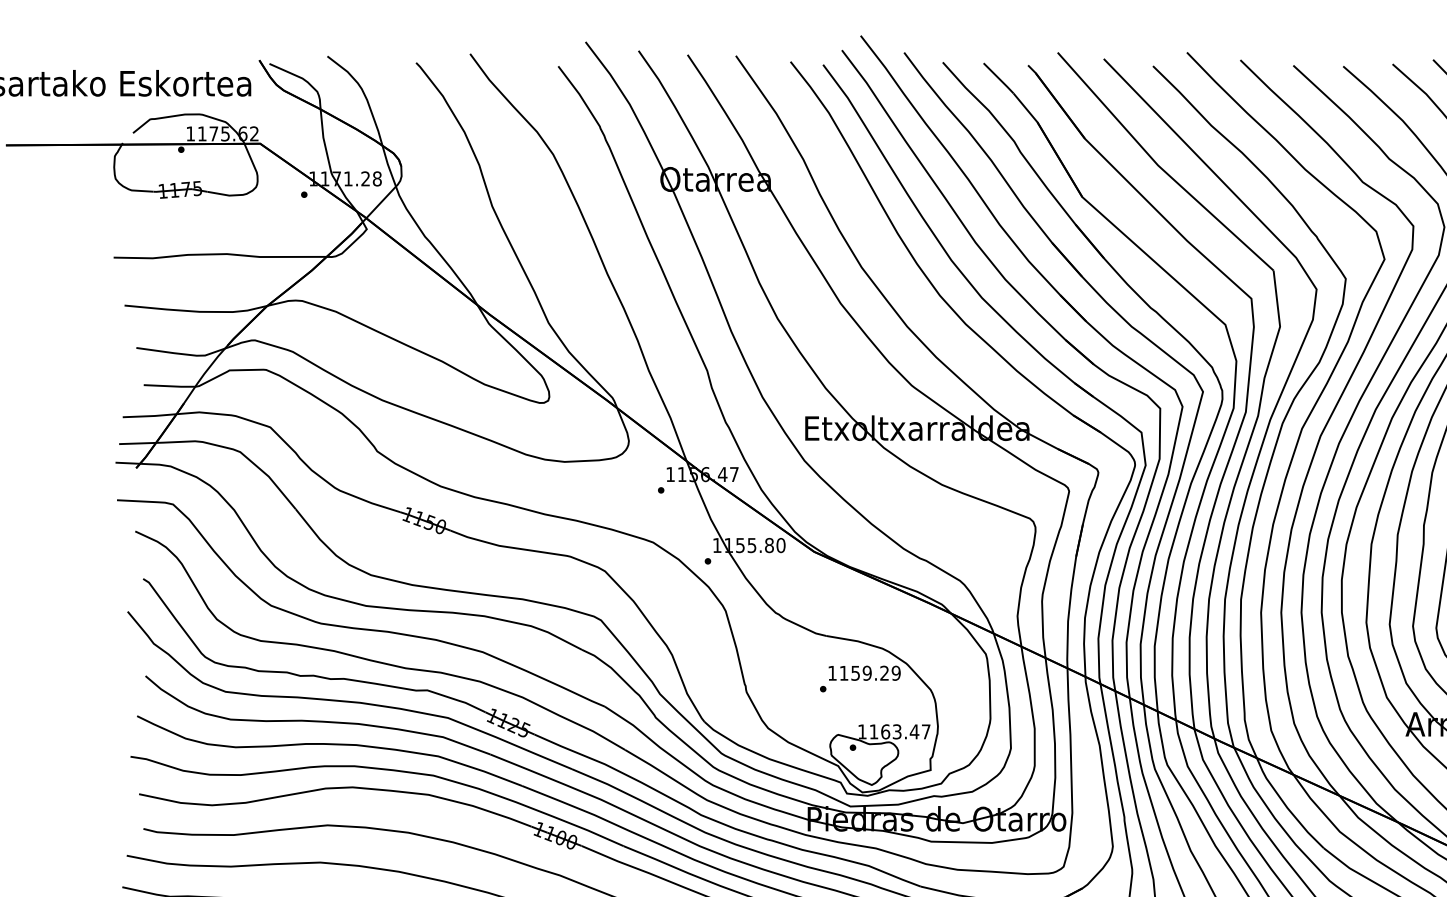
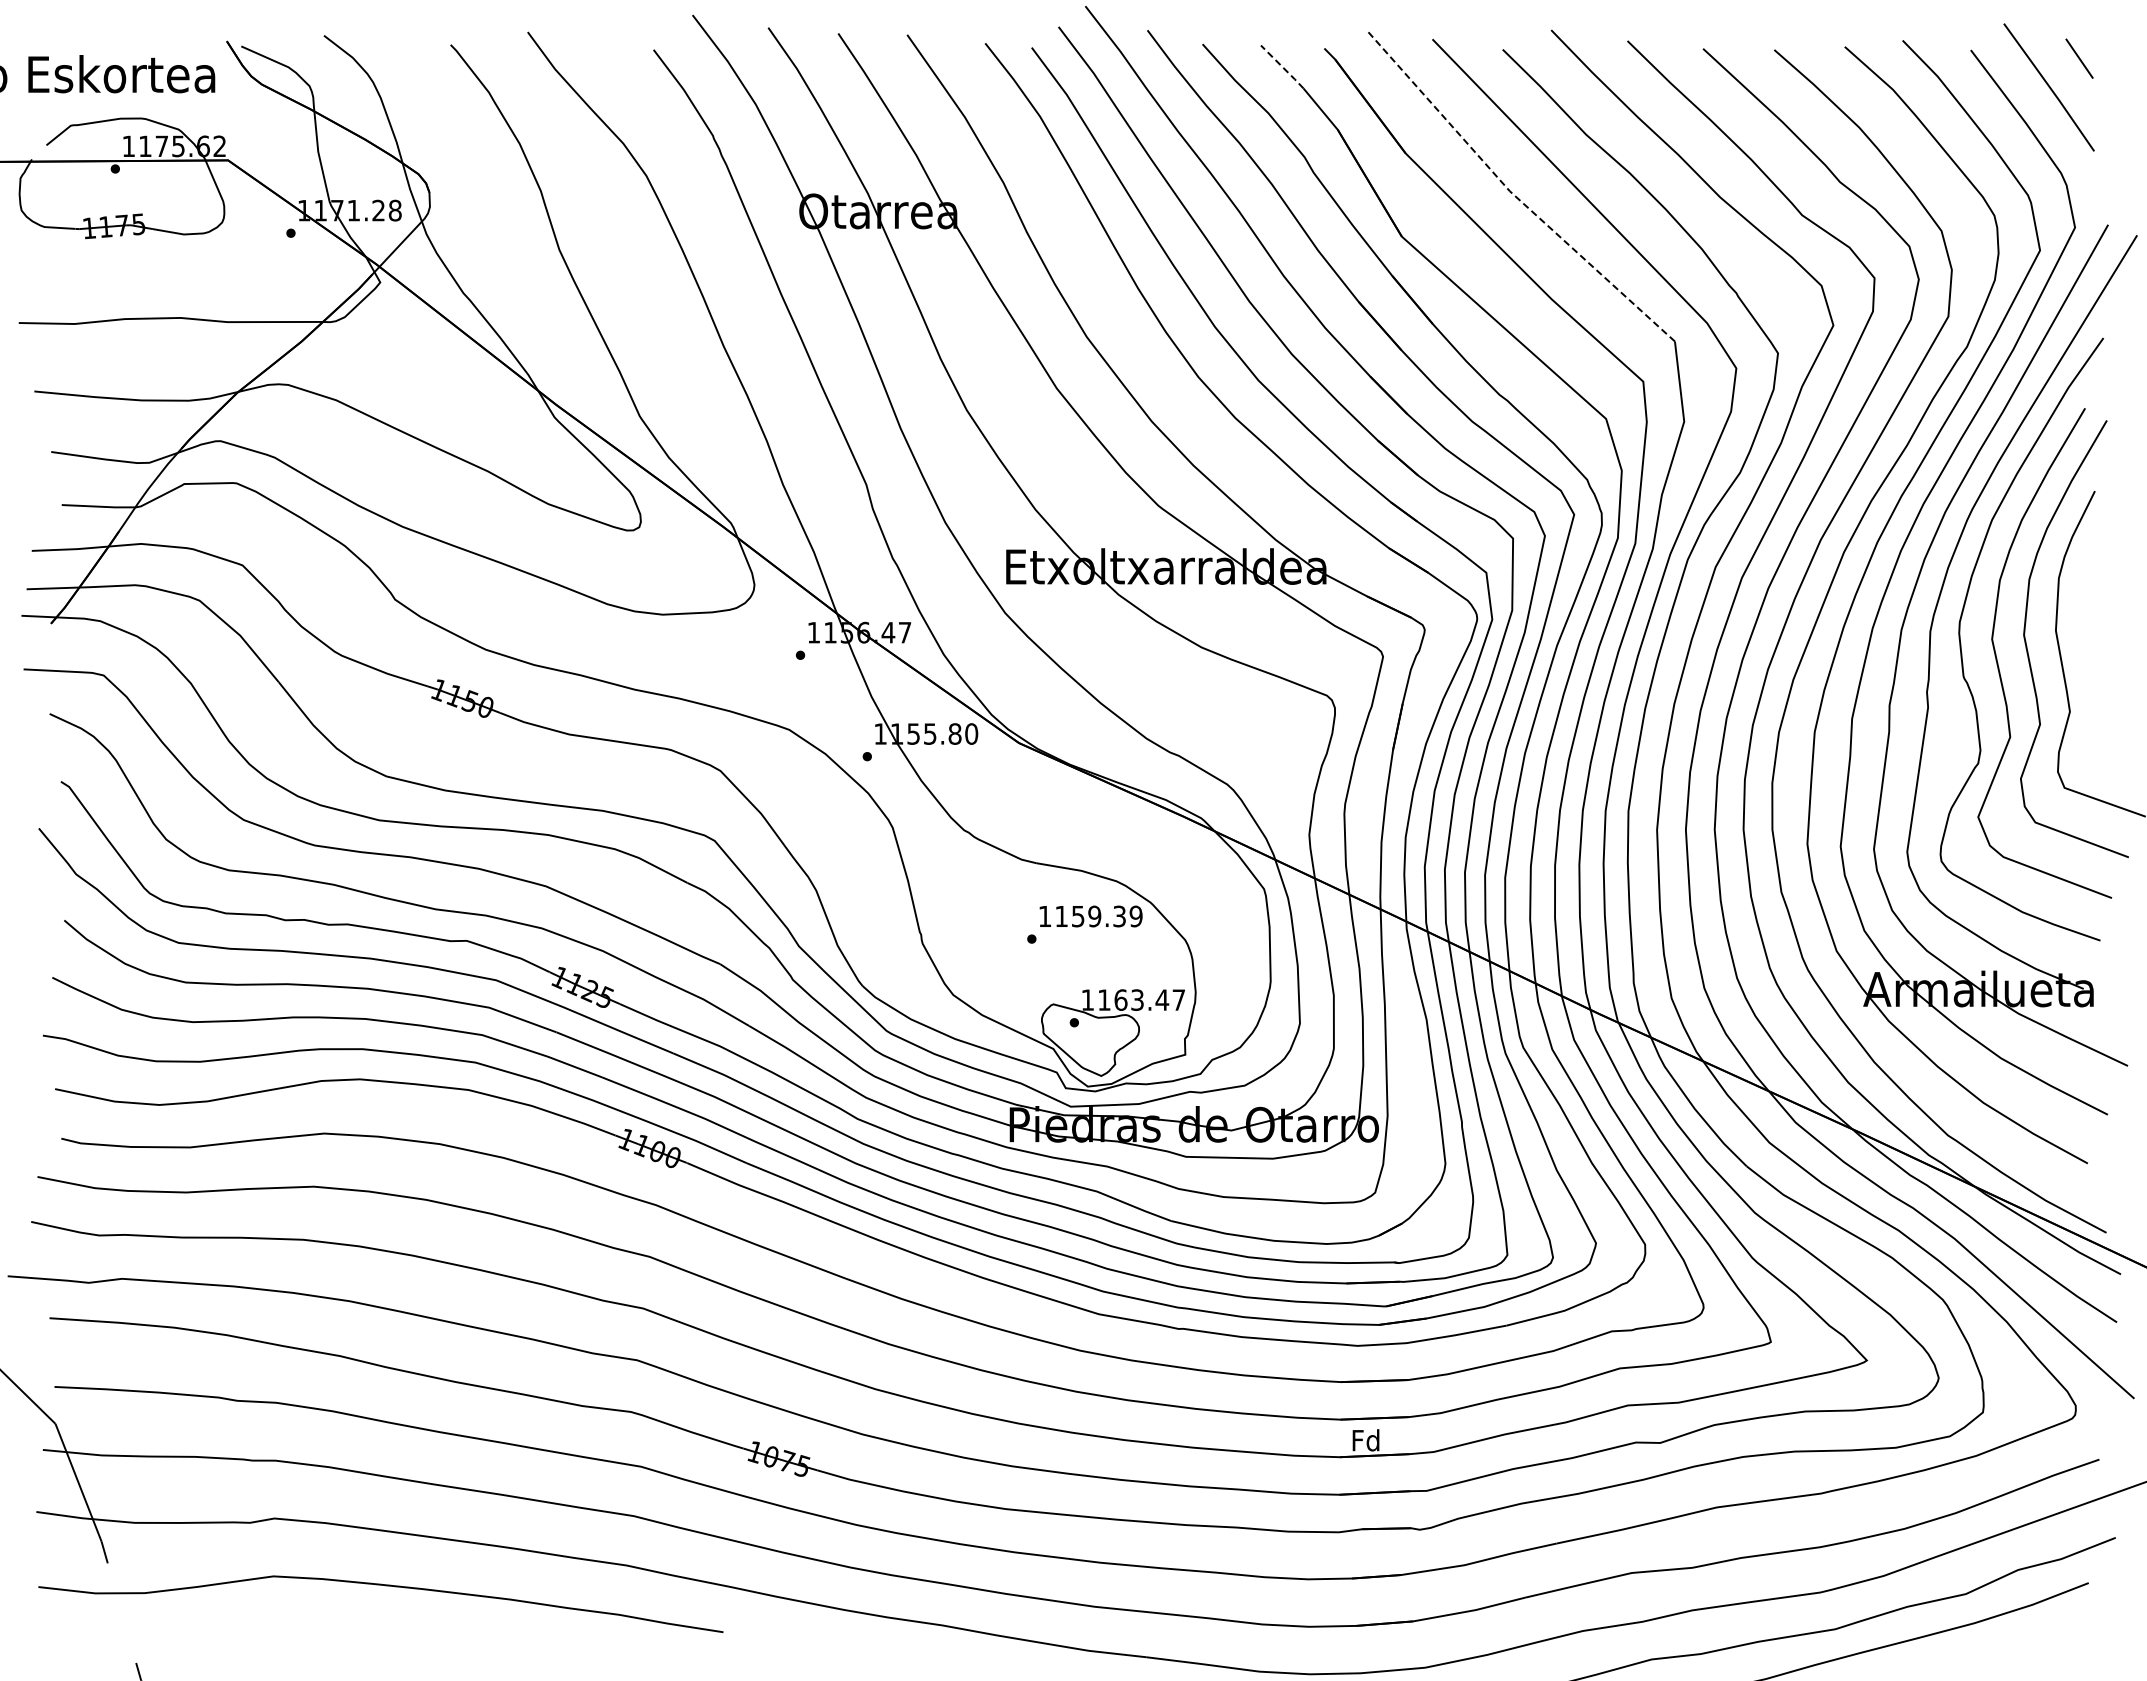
line: (998, 78) -> (1282, 67), solid -> dashed
line: (1159, 166) -> (1512, 193), solid -> dashed
text: (884, 673) -> (1119, 916), 1159.29 -> 1159.39

